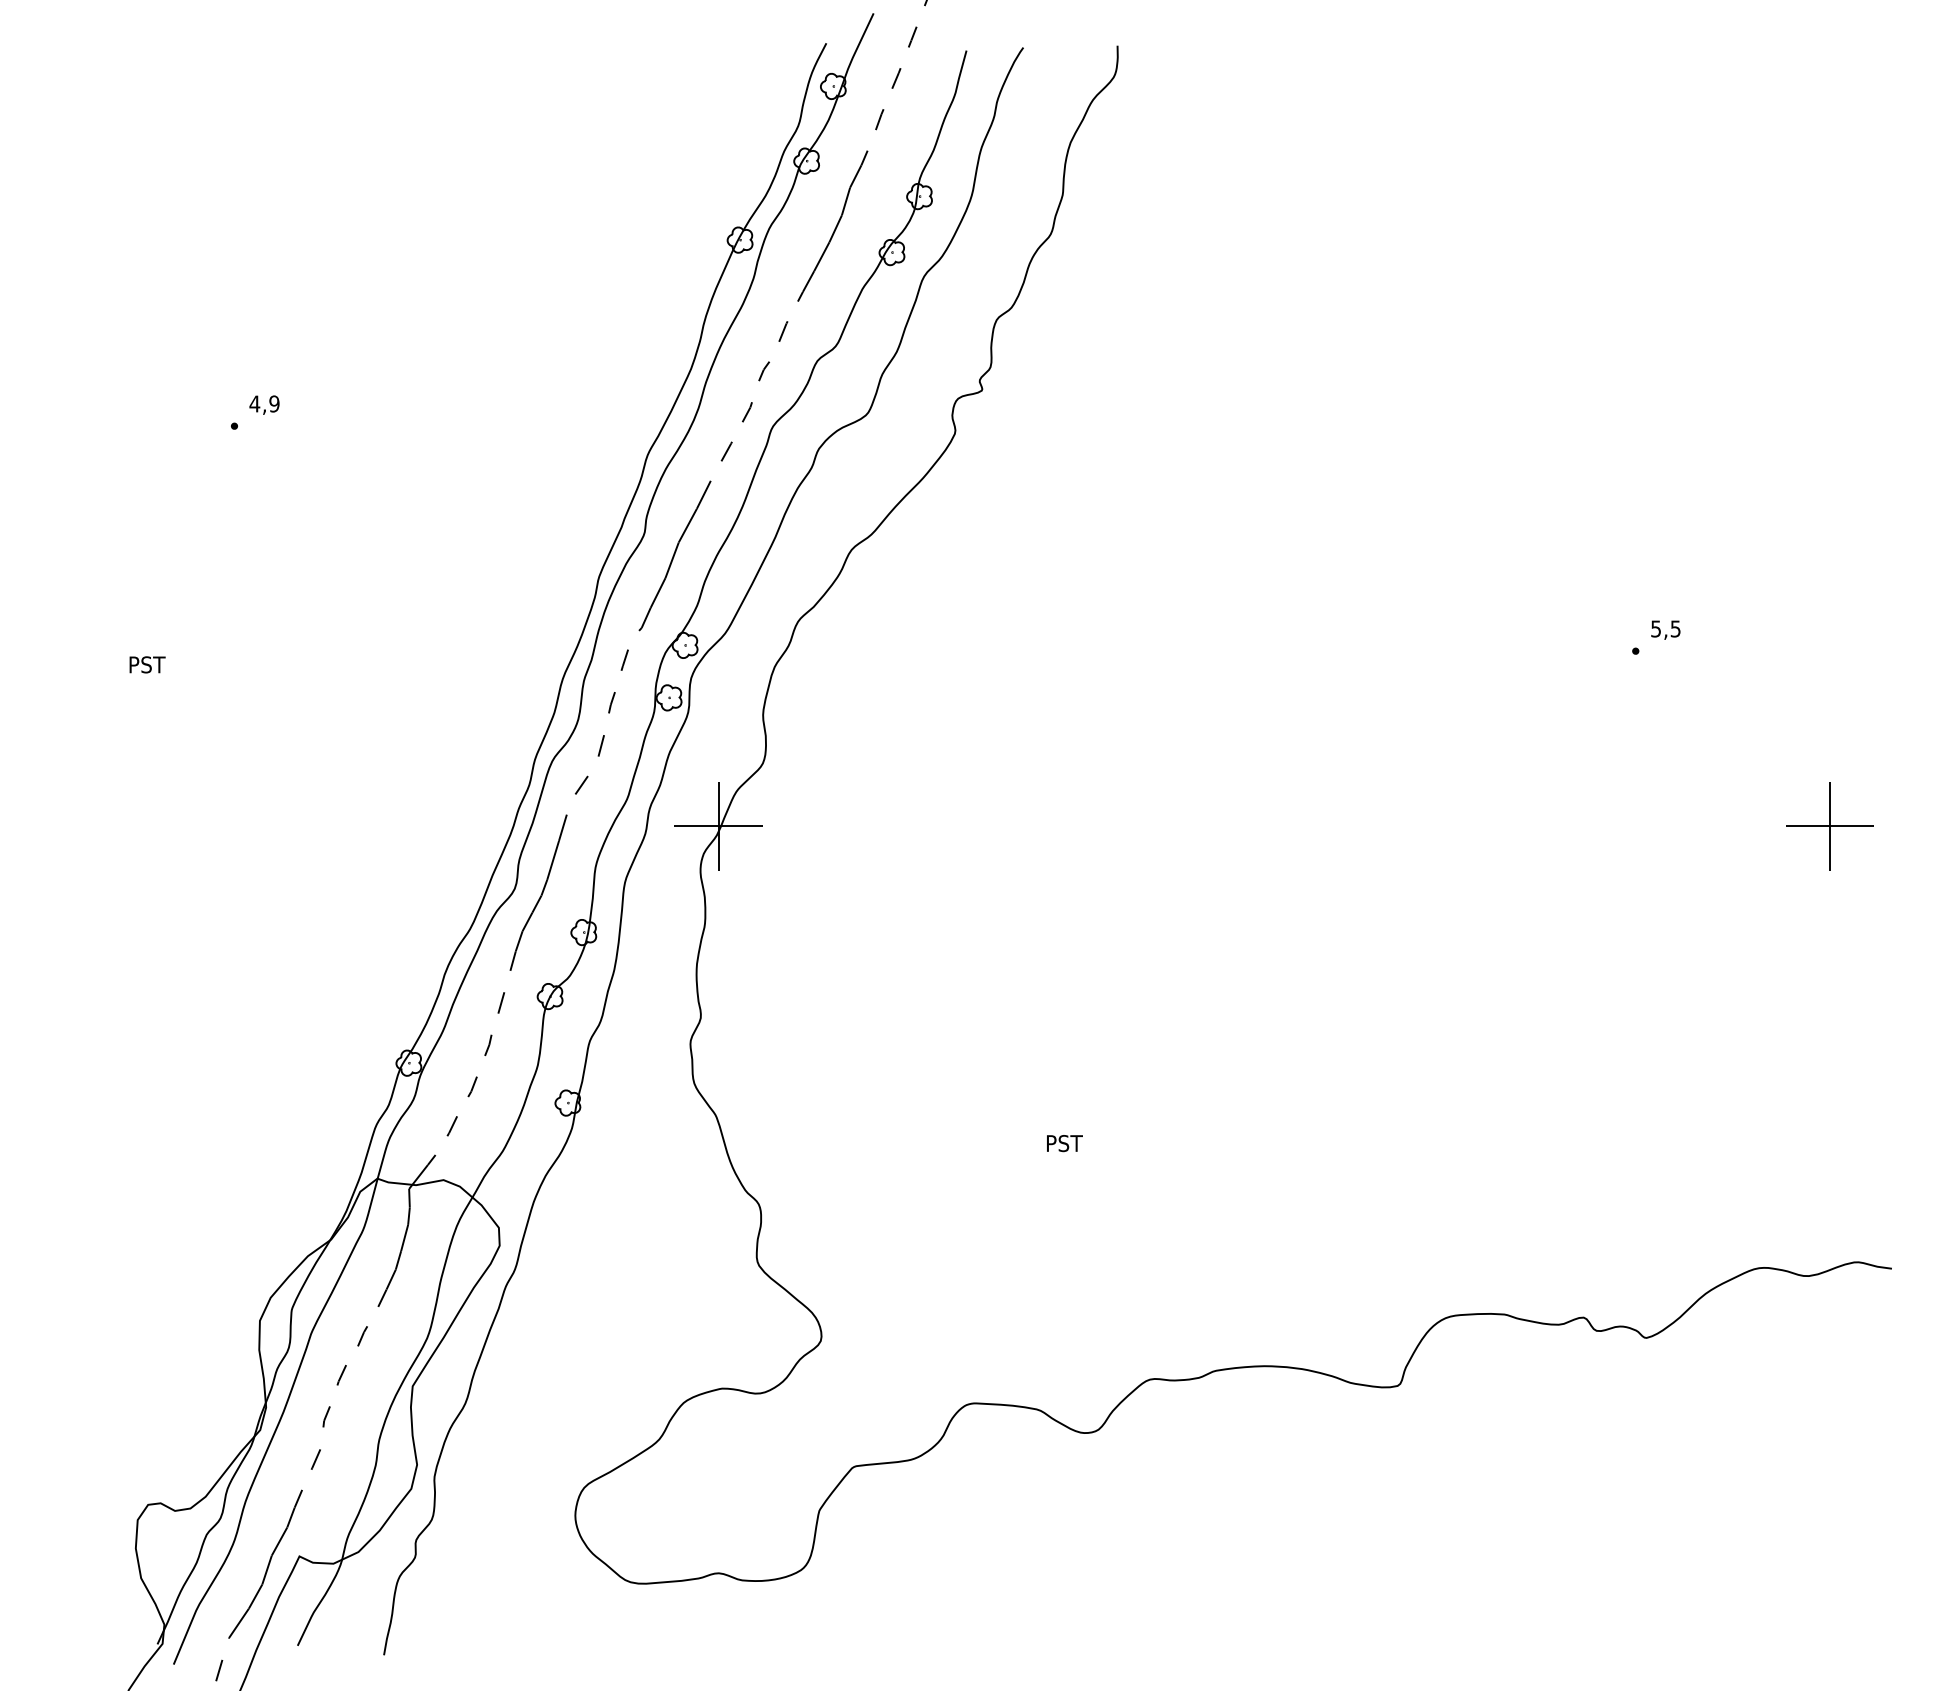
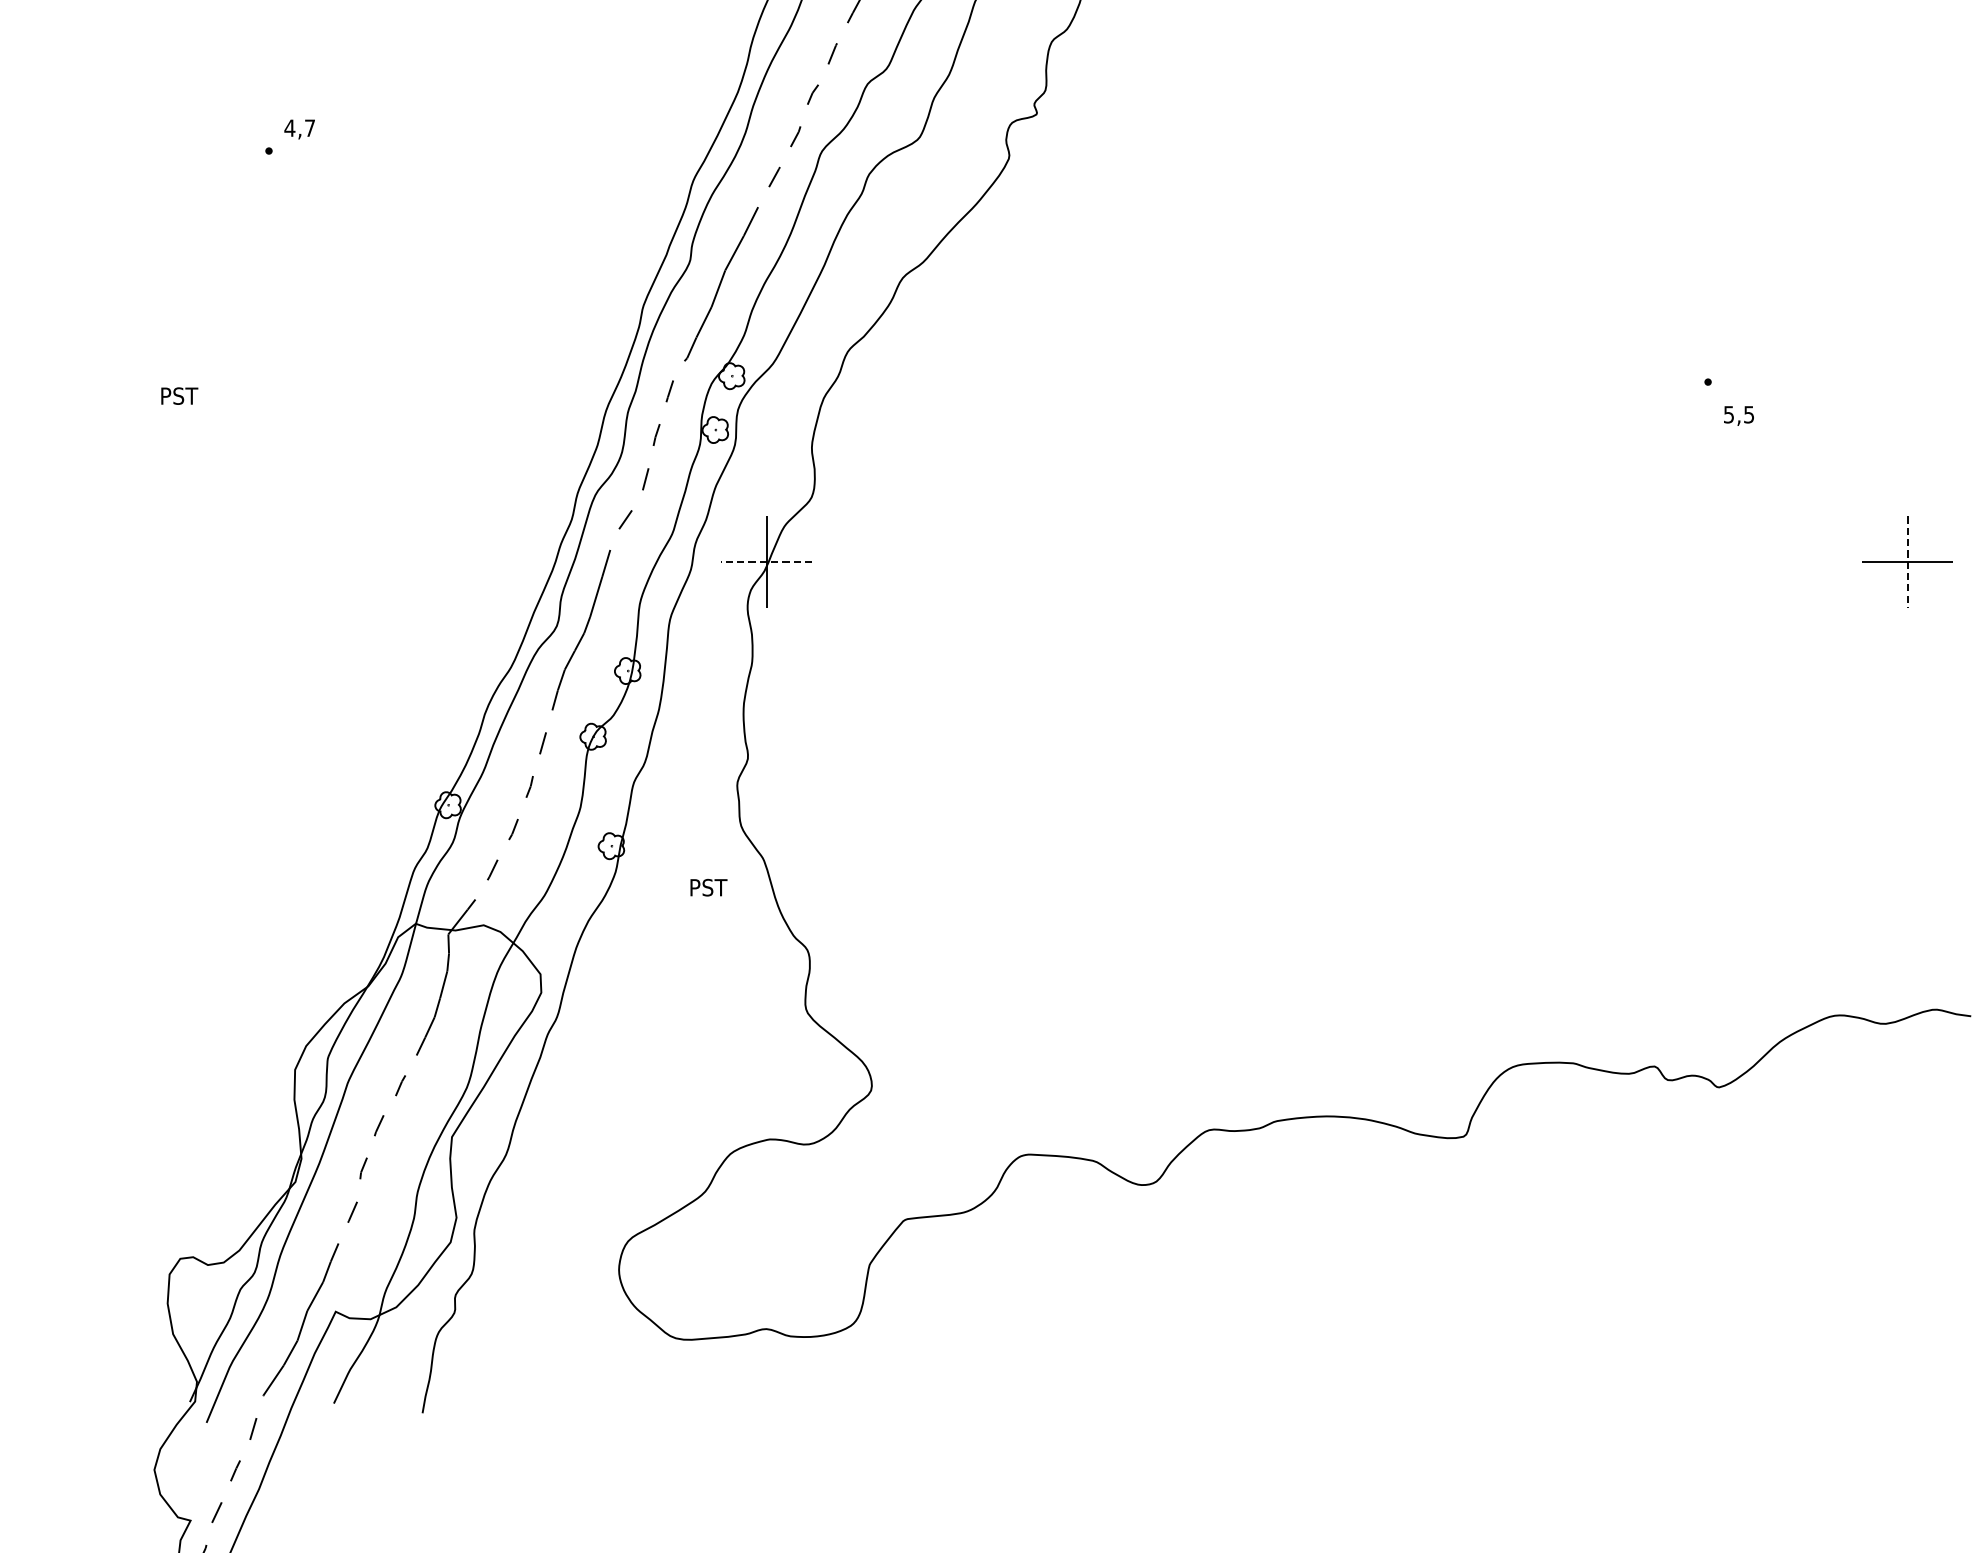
text: (274, 403) -> (310, 127), 4,9 -> 4,7
text: (1665, 629) -> (1738, 415), moved
line: (718, 826) -> (766, 562), solid -> dashed
line: (1829, 826) -> (1907, 562), solid -> dashed
text: (1064, 1143) -> (708, 887), moved

